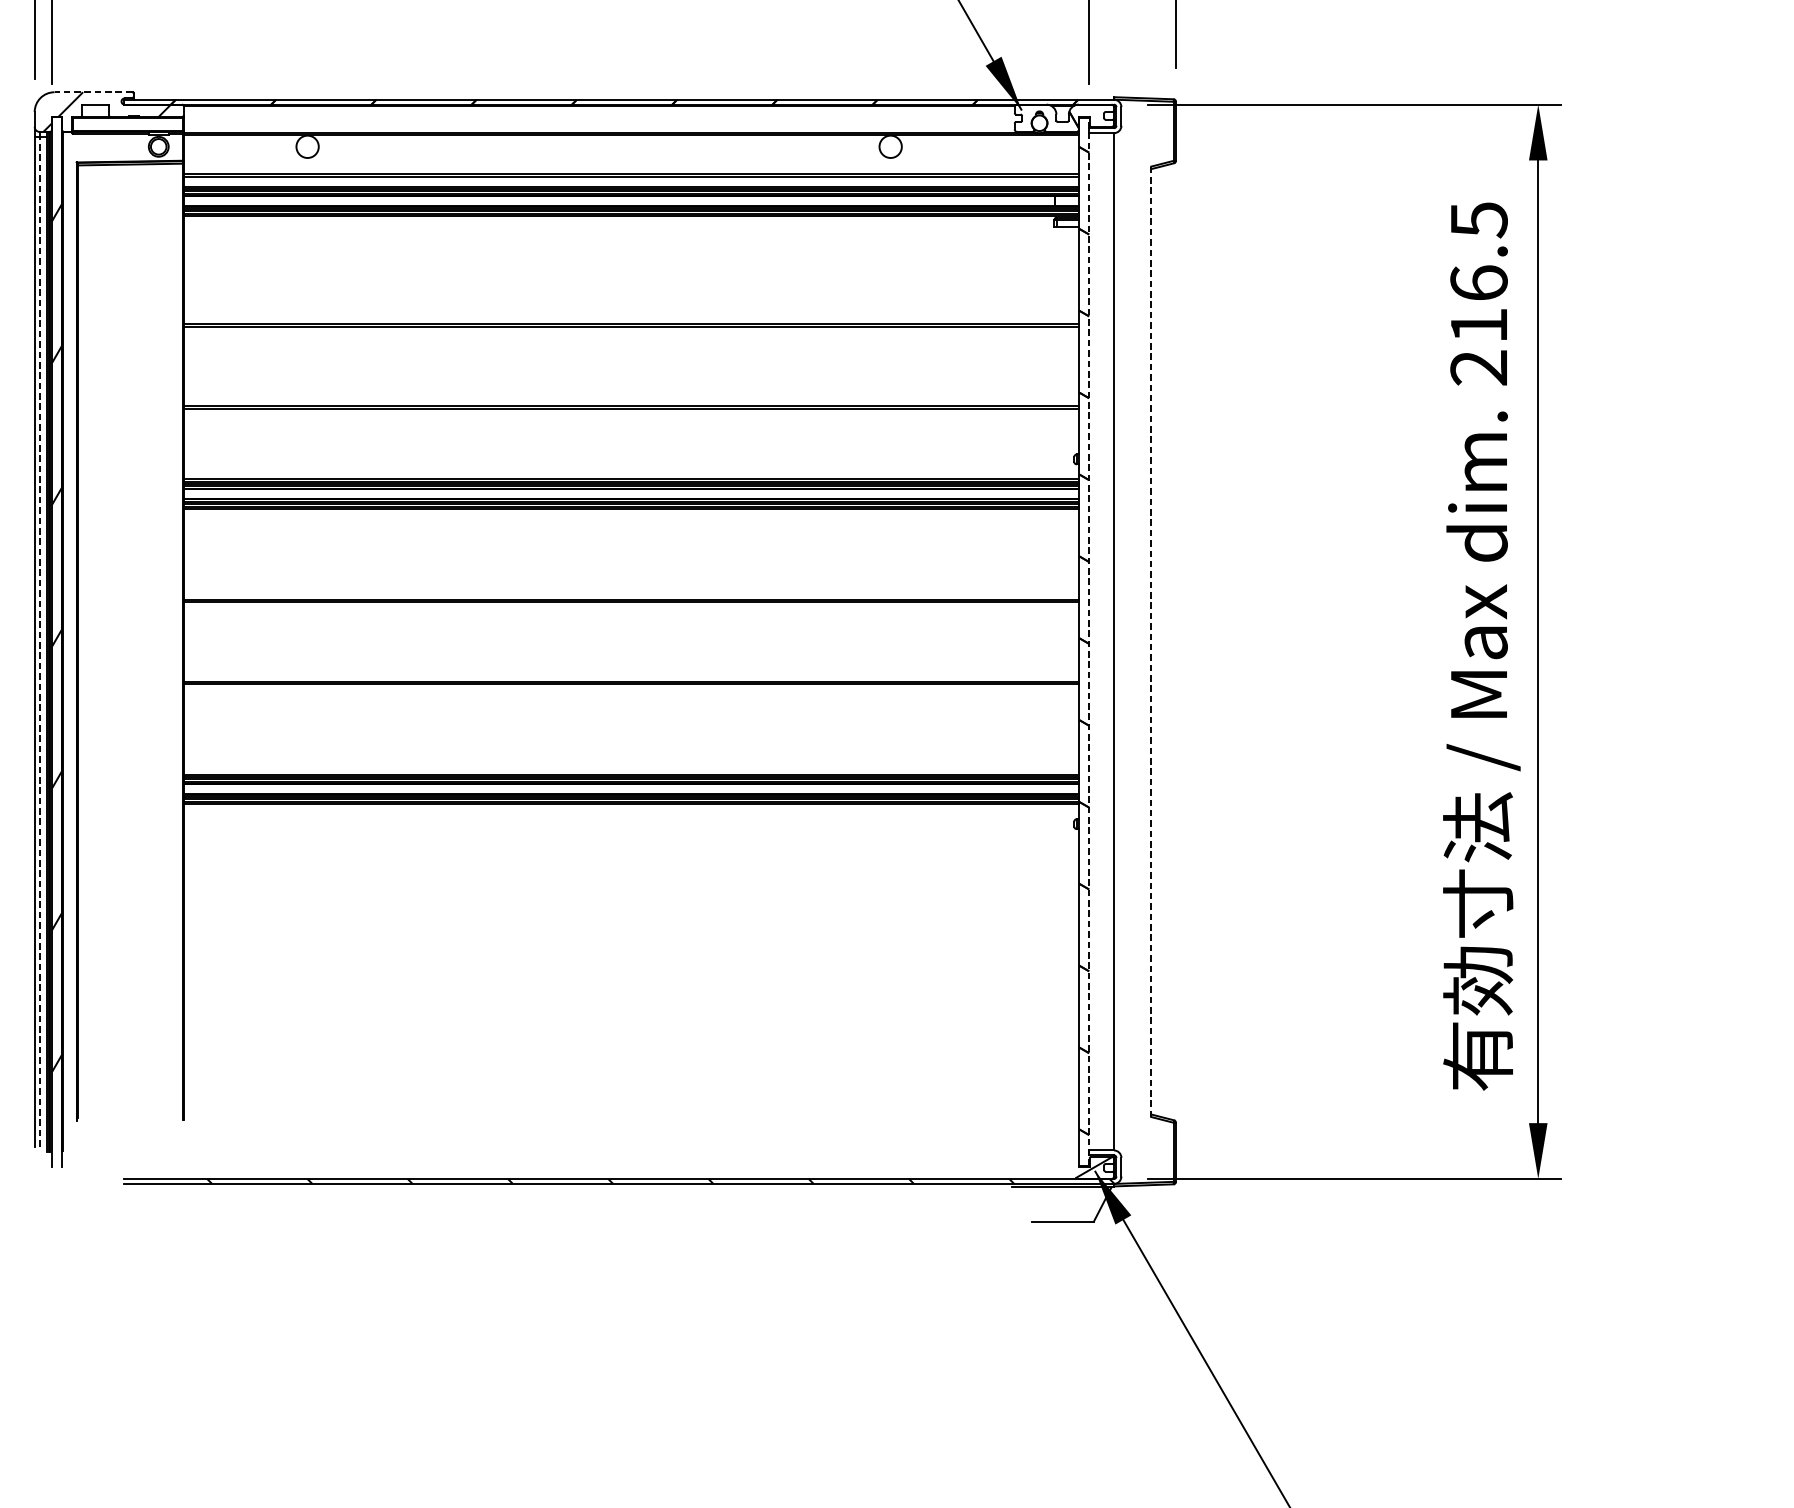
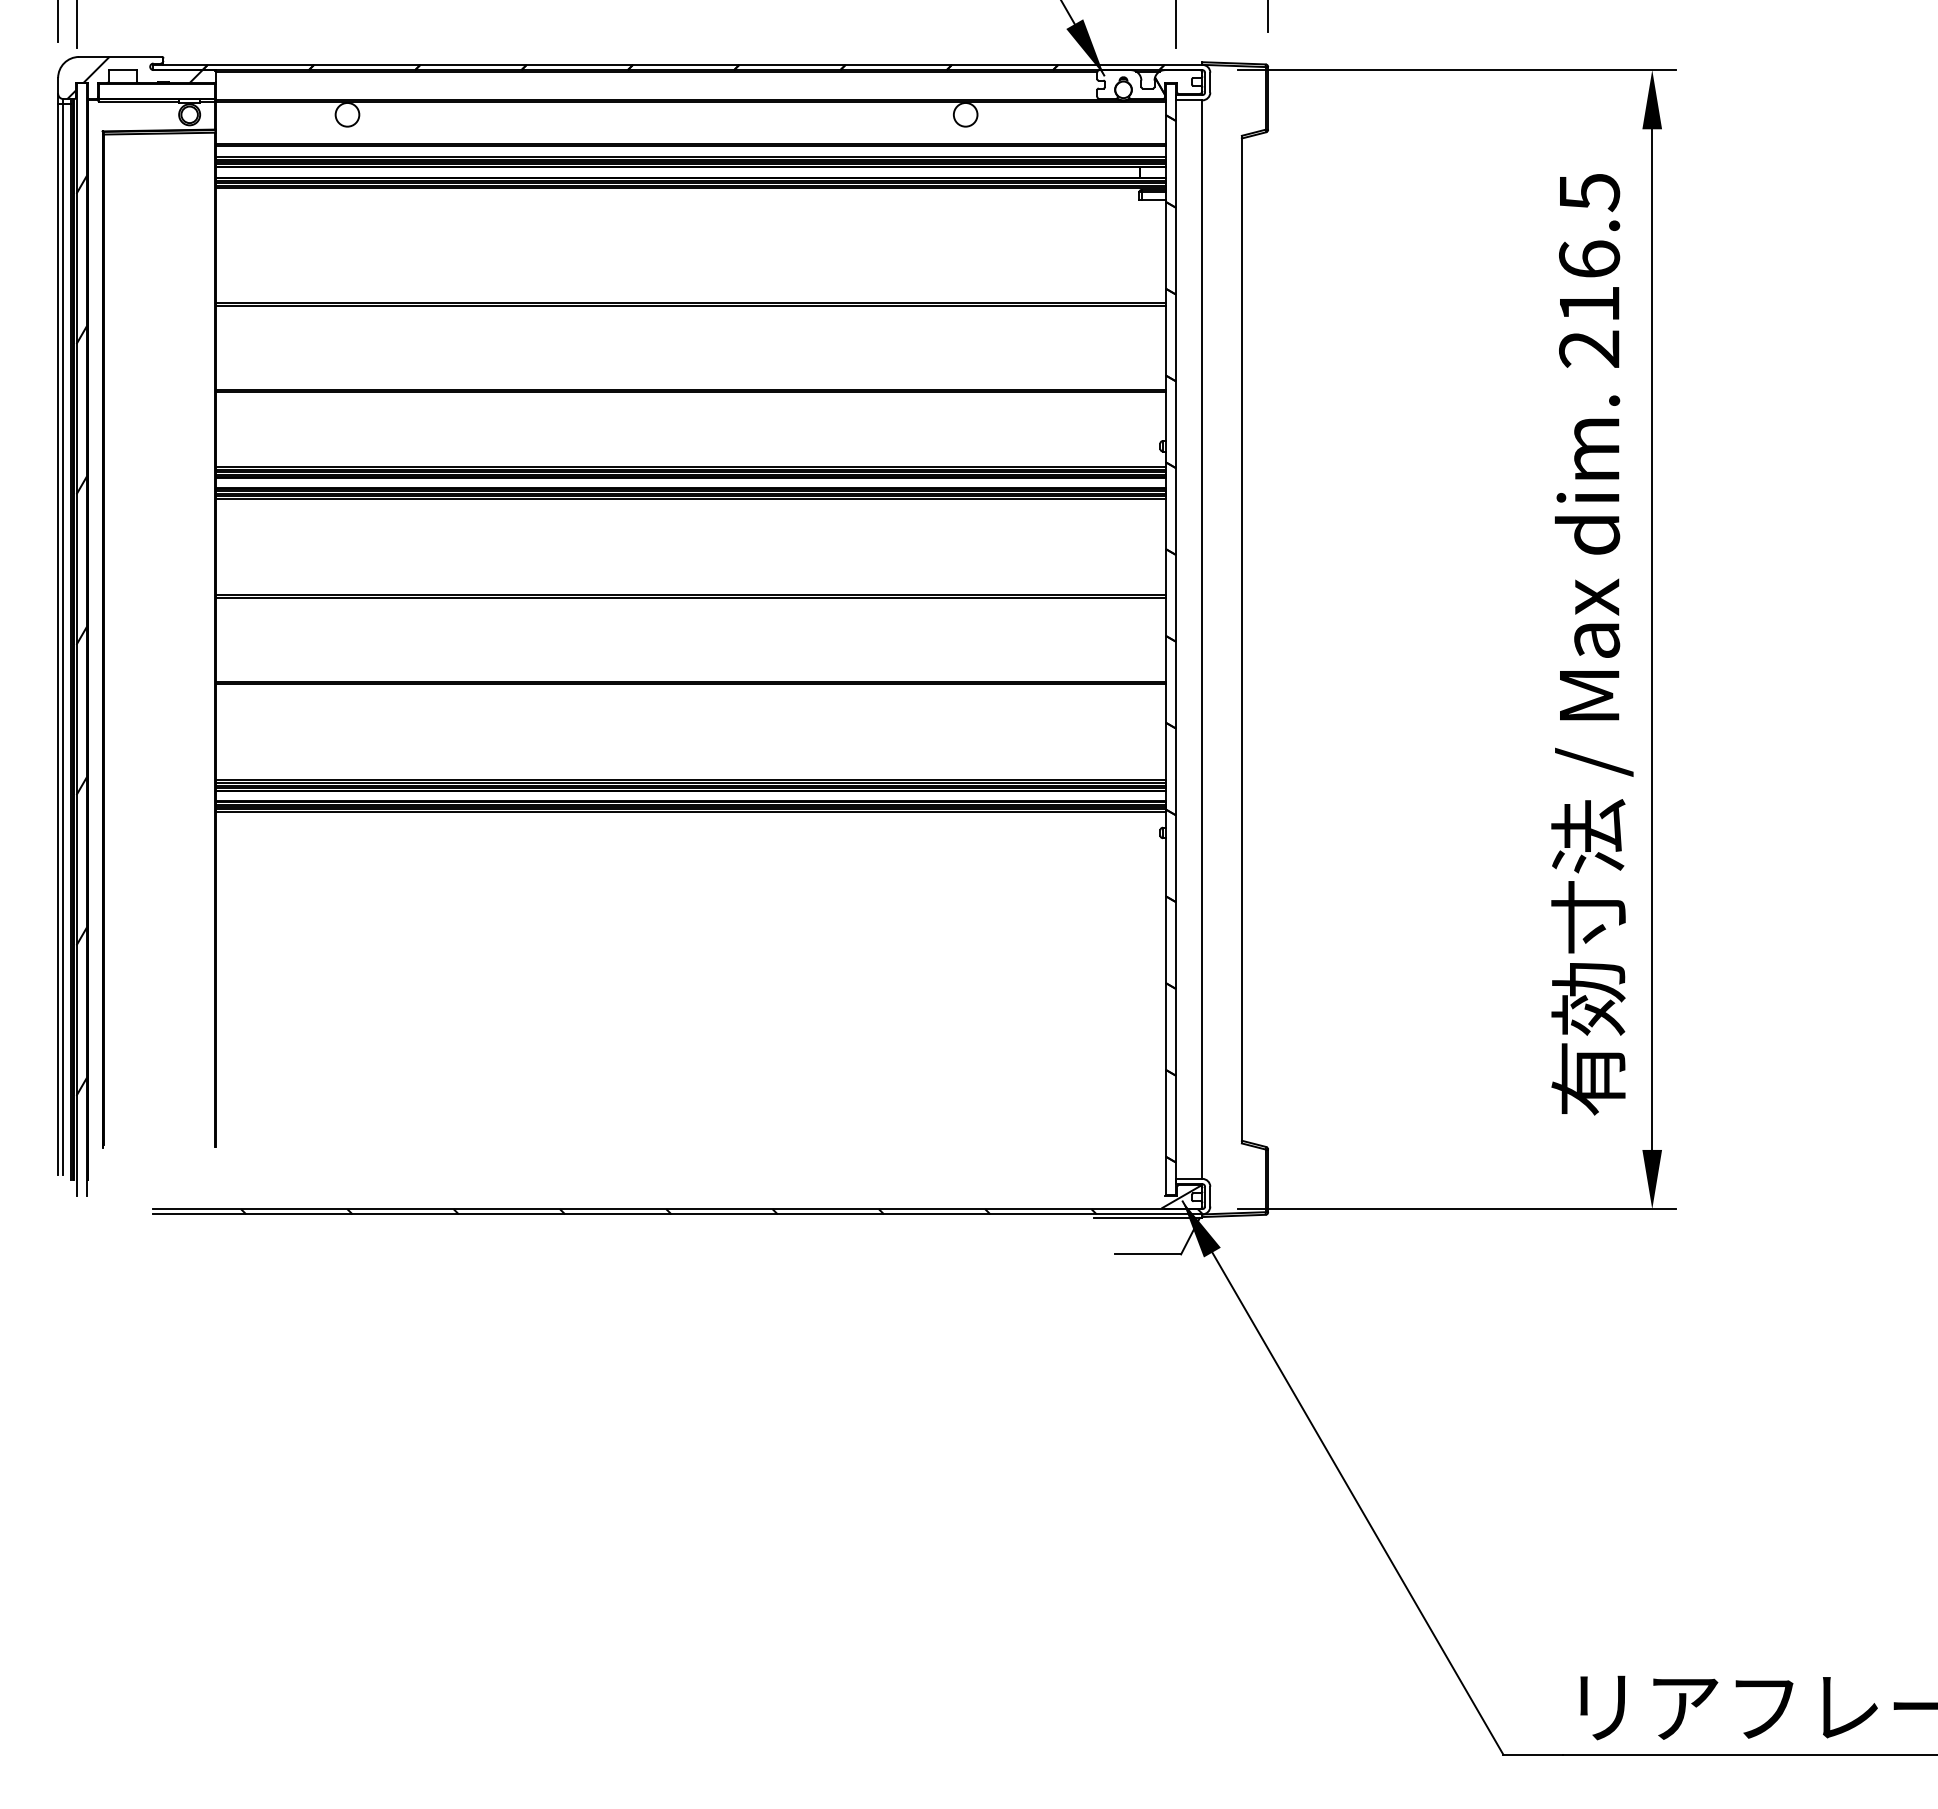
line: (92, 91) -> (119, 56), dashed -> solid
line: (39, 641) -> (63, 639), dashed -> solid
line: (1089, 641) -> (1176, 639), dashed -> solid
line: (1150, 641) -> (1241, 639), dashed -> solid

